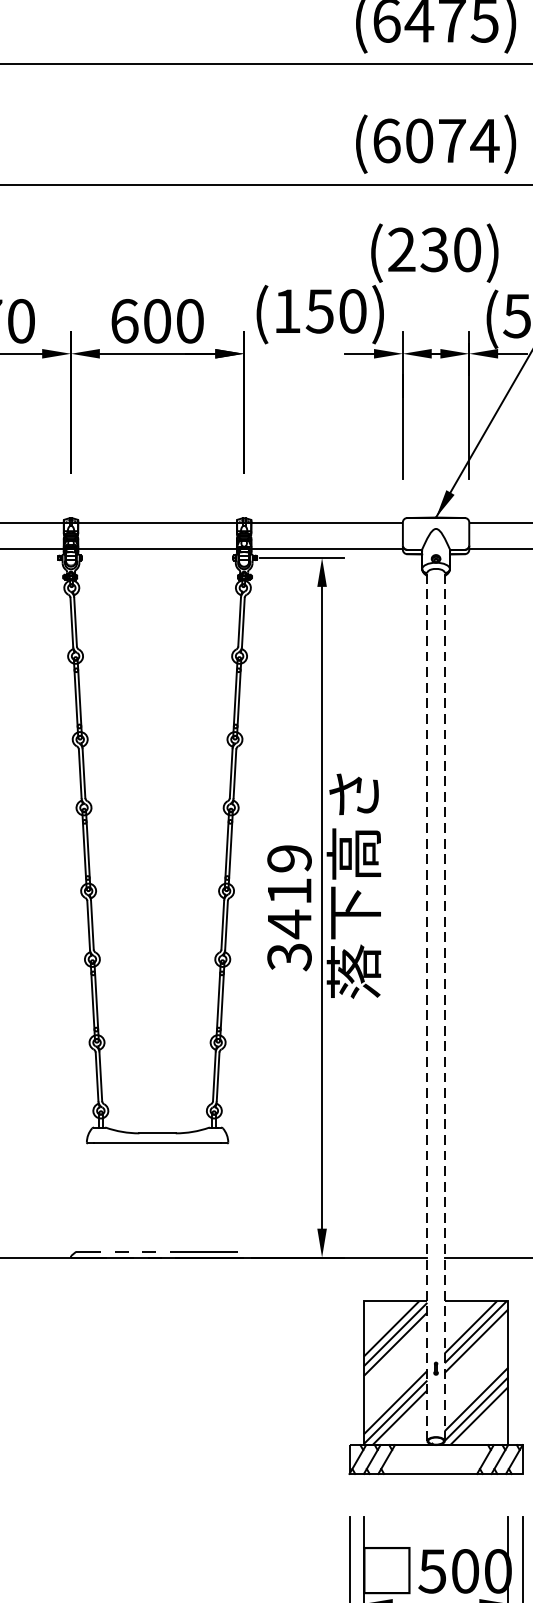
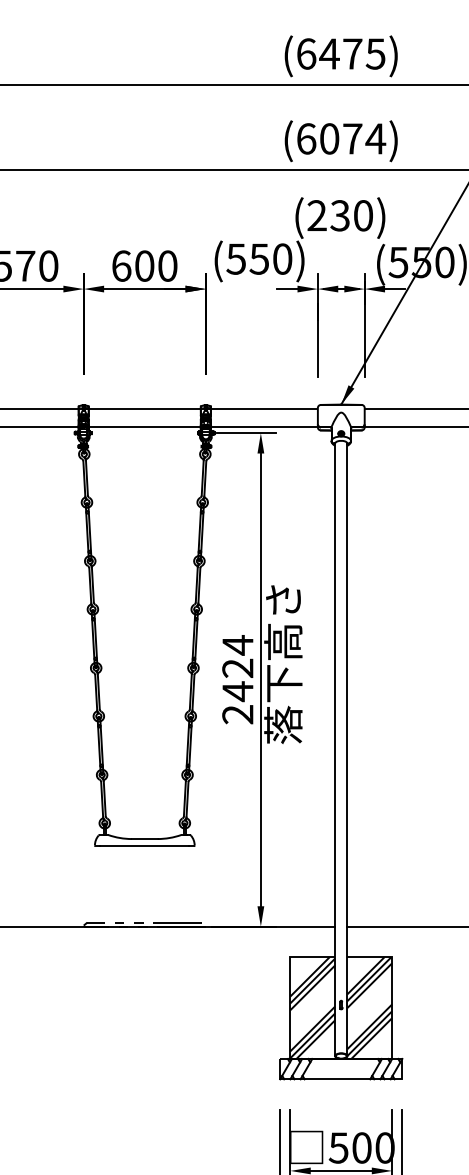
text: (286, 310) -> (235, 258), (150) -> (550)
text: (288, 907) -> (237, 679), 3419 -> 2424
line: (427, 1006) -> (335, 749), dashed -> solid
line: (444, 1006) -> (347, 749), dashed -> solid

